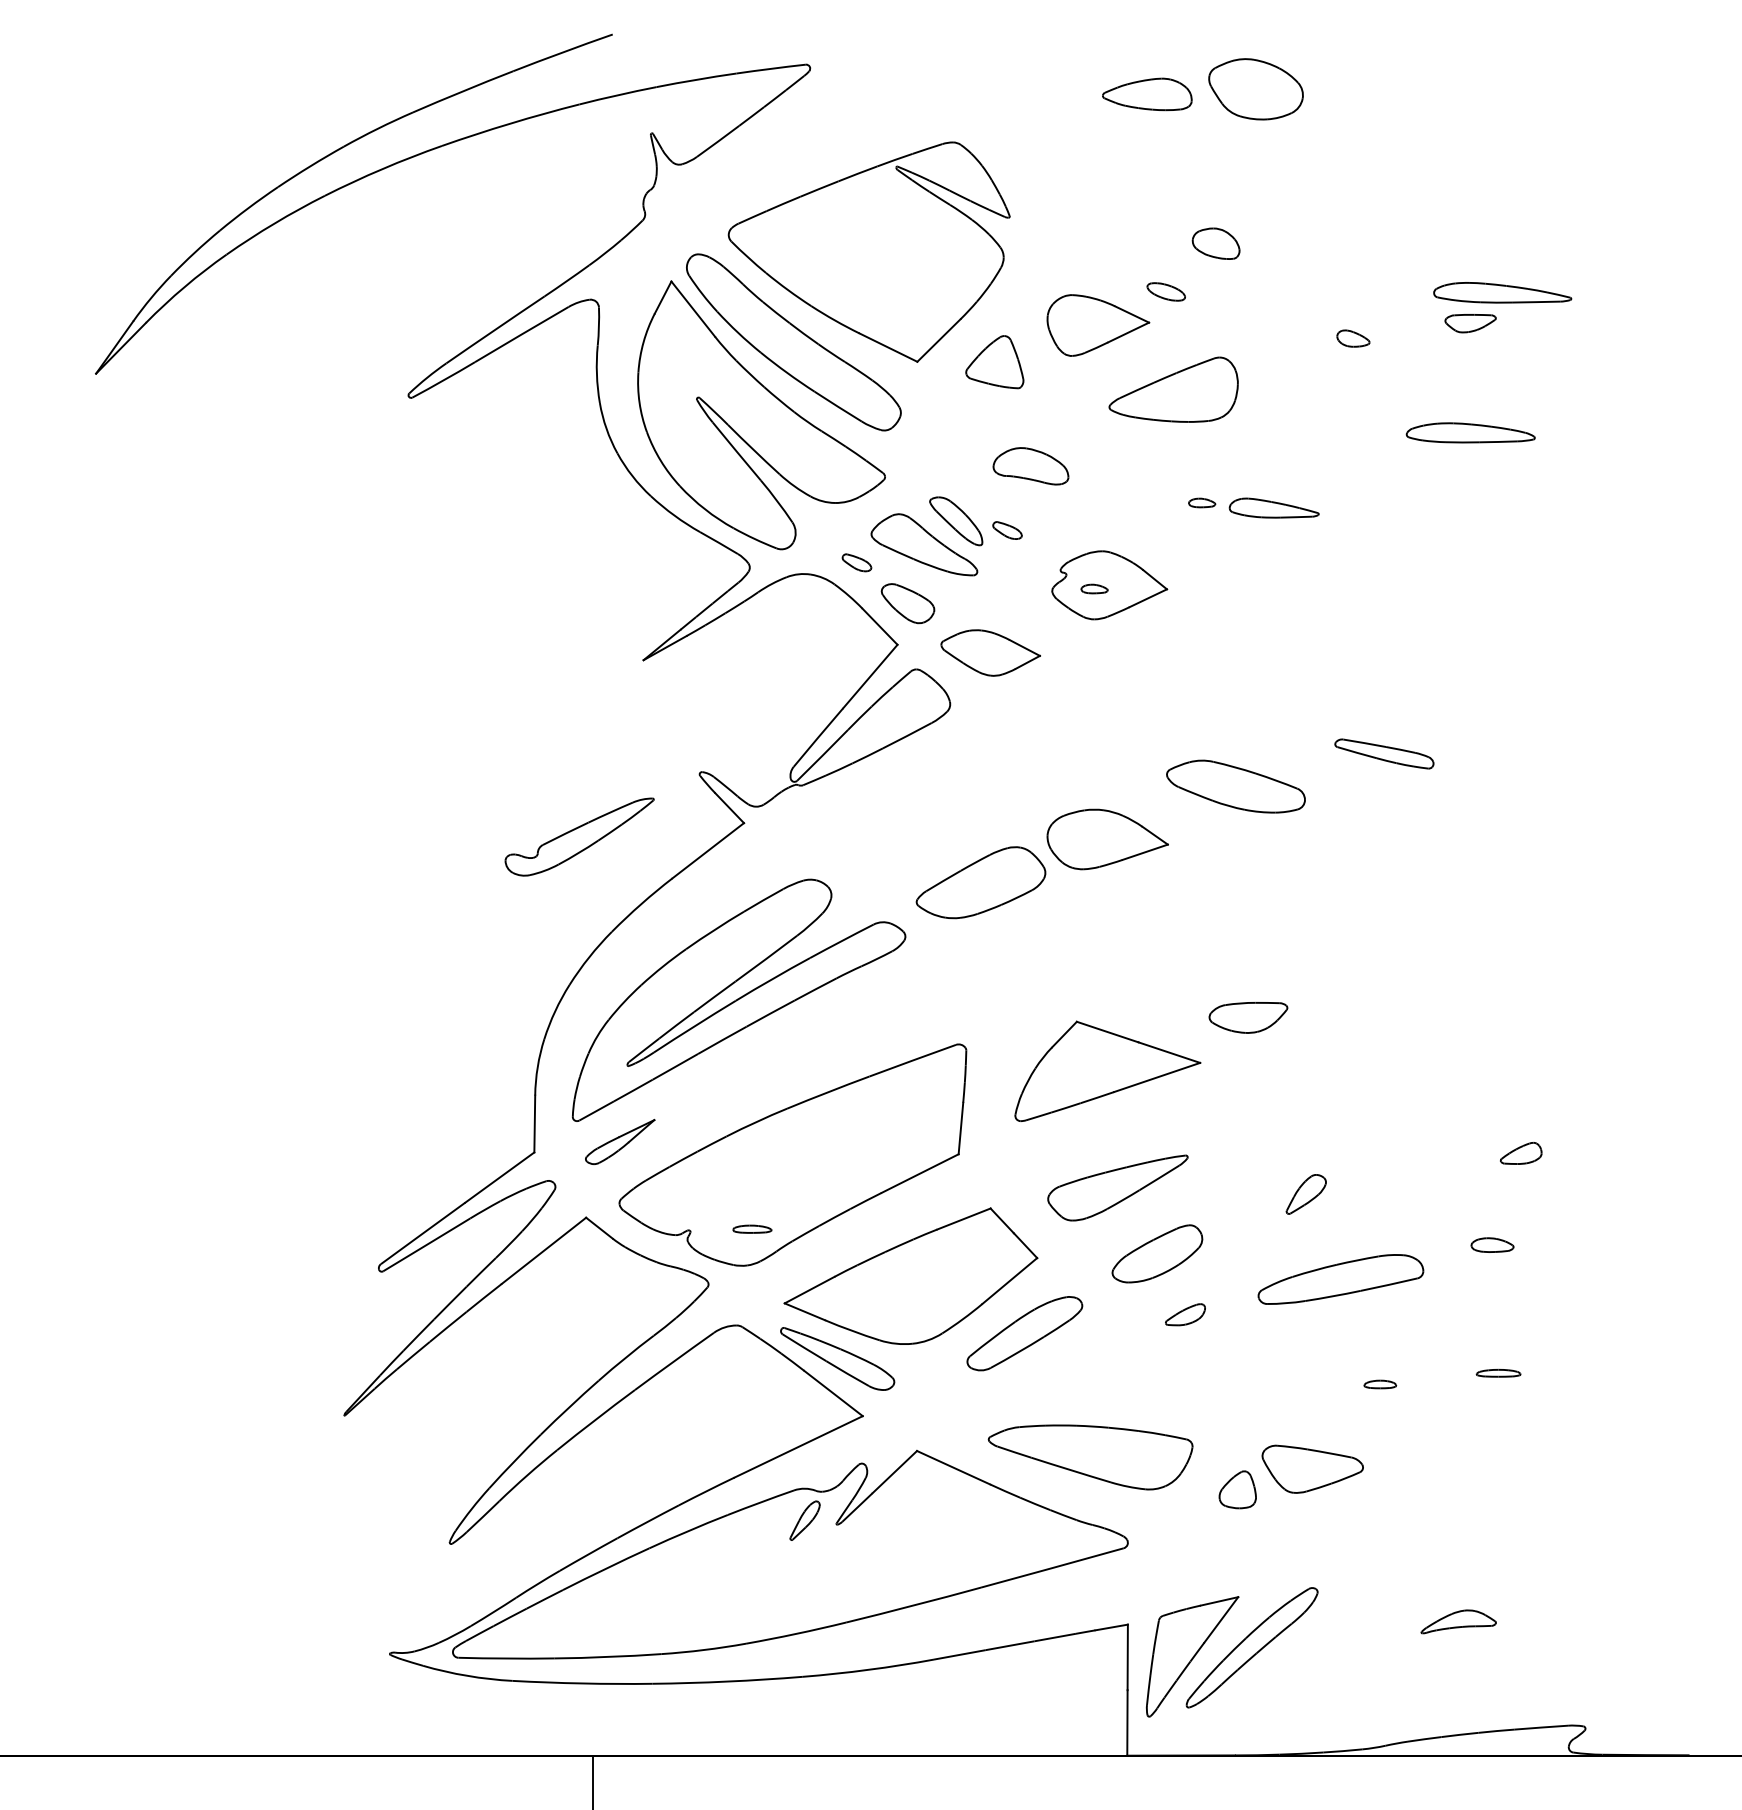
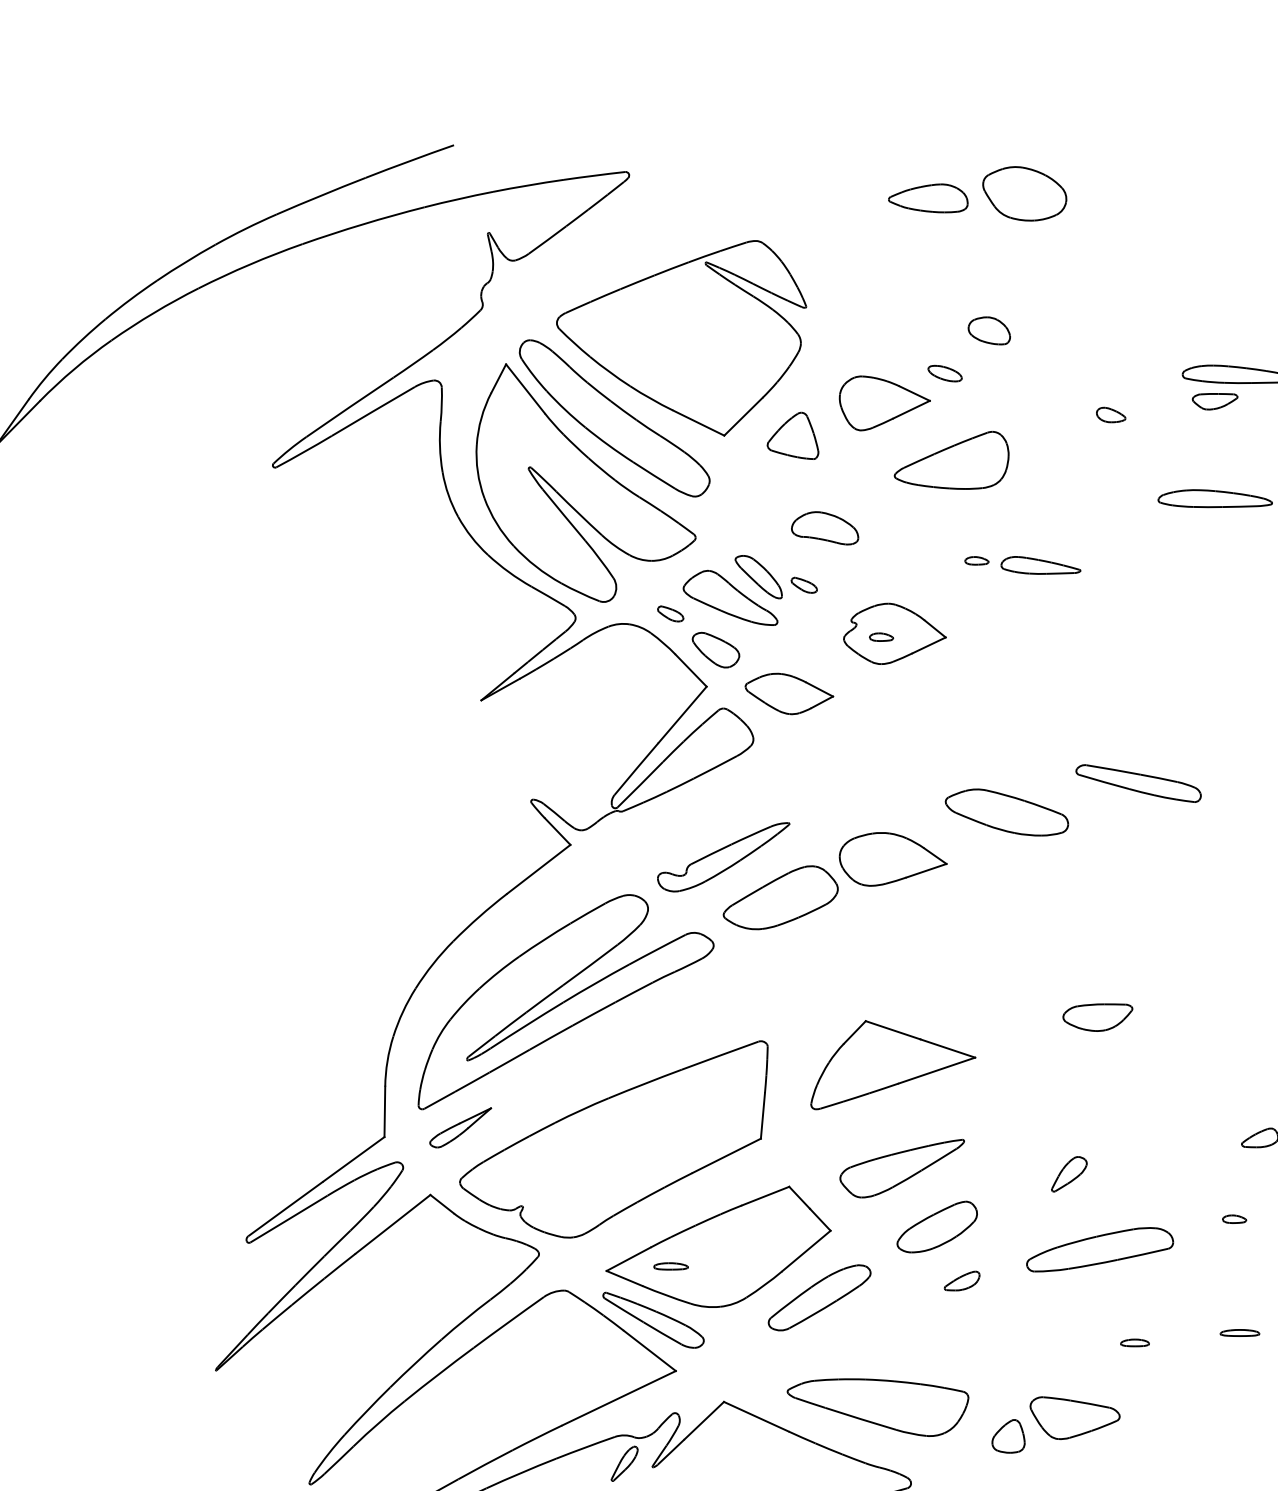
part: (1384, 753) -> (1138, 783), size x1.43
part: (579, 836) -> (723, 856), moved
part: (1248, 1017) -> (1097, 1017), moved
part: (752, 1228) -> (671, 1265), moved
part: (1492, 1244) -> (1234, 1218), size x0.62

